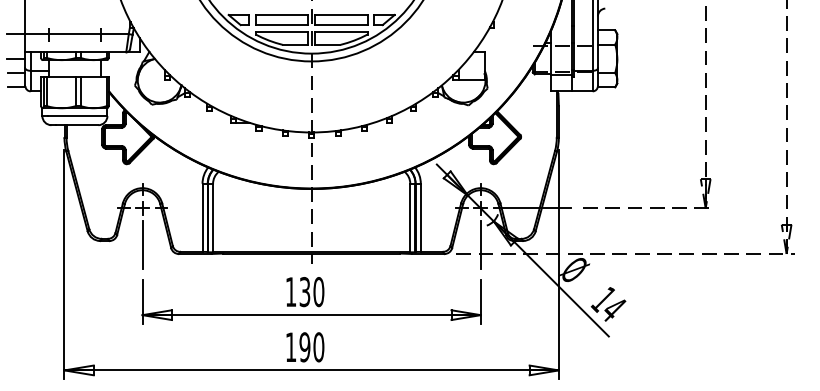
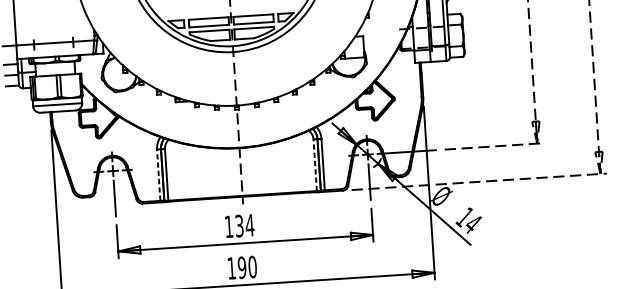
line: (202, 217) -> (158, 174), solid -> dashed
line: (410, 217) -> (315, 164), solid -> dashed
text: (318, 292) -> (249, 225), 130 -> 134

